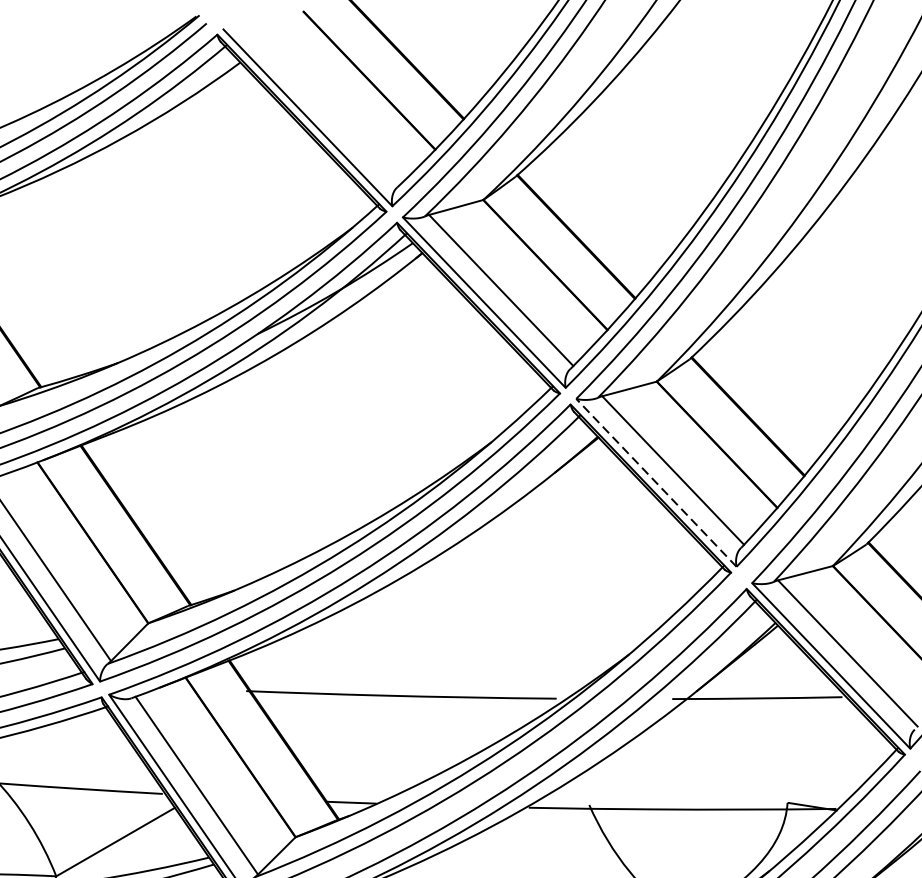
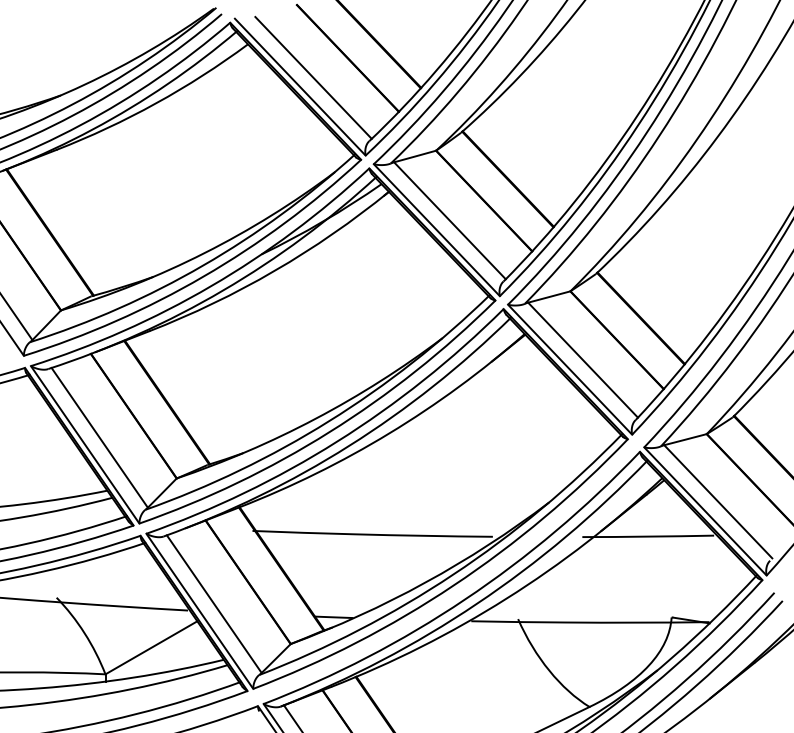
line: (324, 105) -> (313, 77), added
line: (656, 482) -> (570, 369), dashed -> solid

